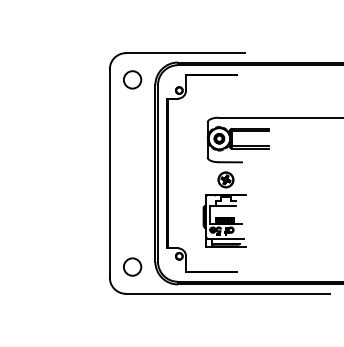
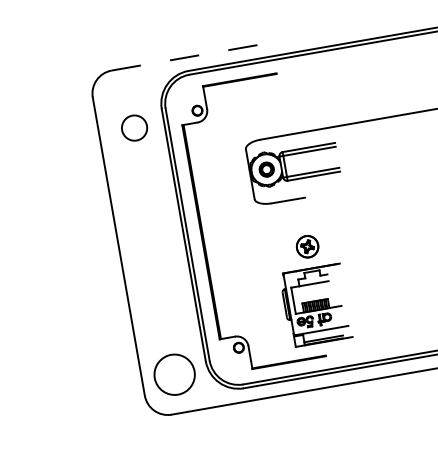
line: (185, 53) -> (197, 56), solid -> dashed
circle: (132, 79) -> (134, 127), moved
part: (224, 209) -> (312, 289), moved
circle: (132, 266) -> (174, 373), size x1.6

